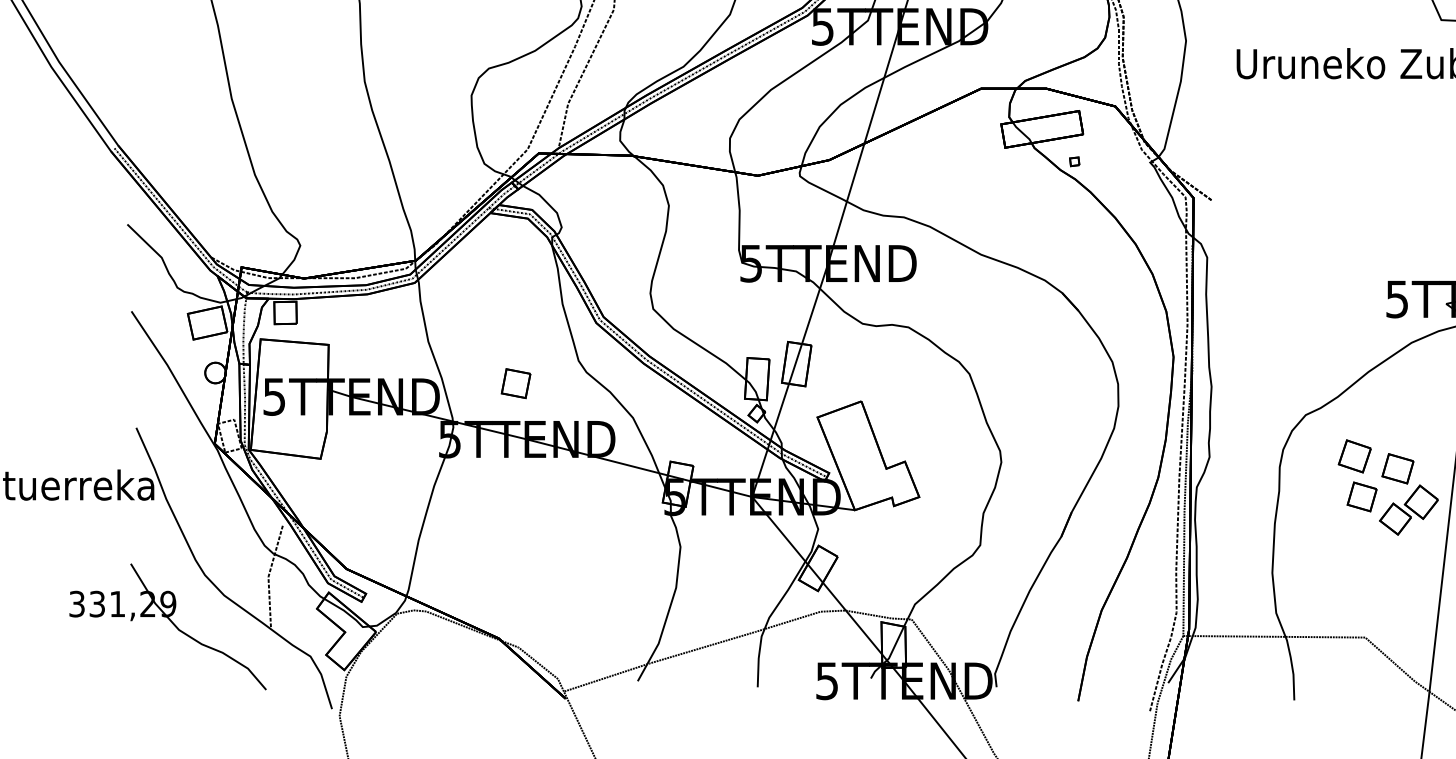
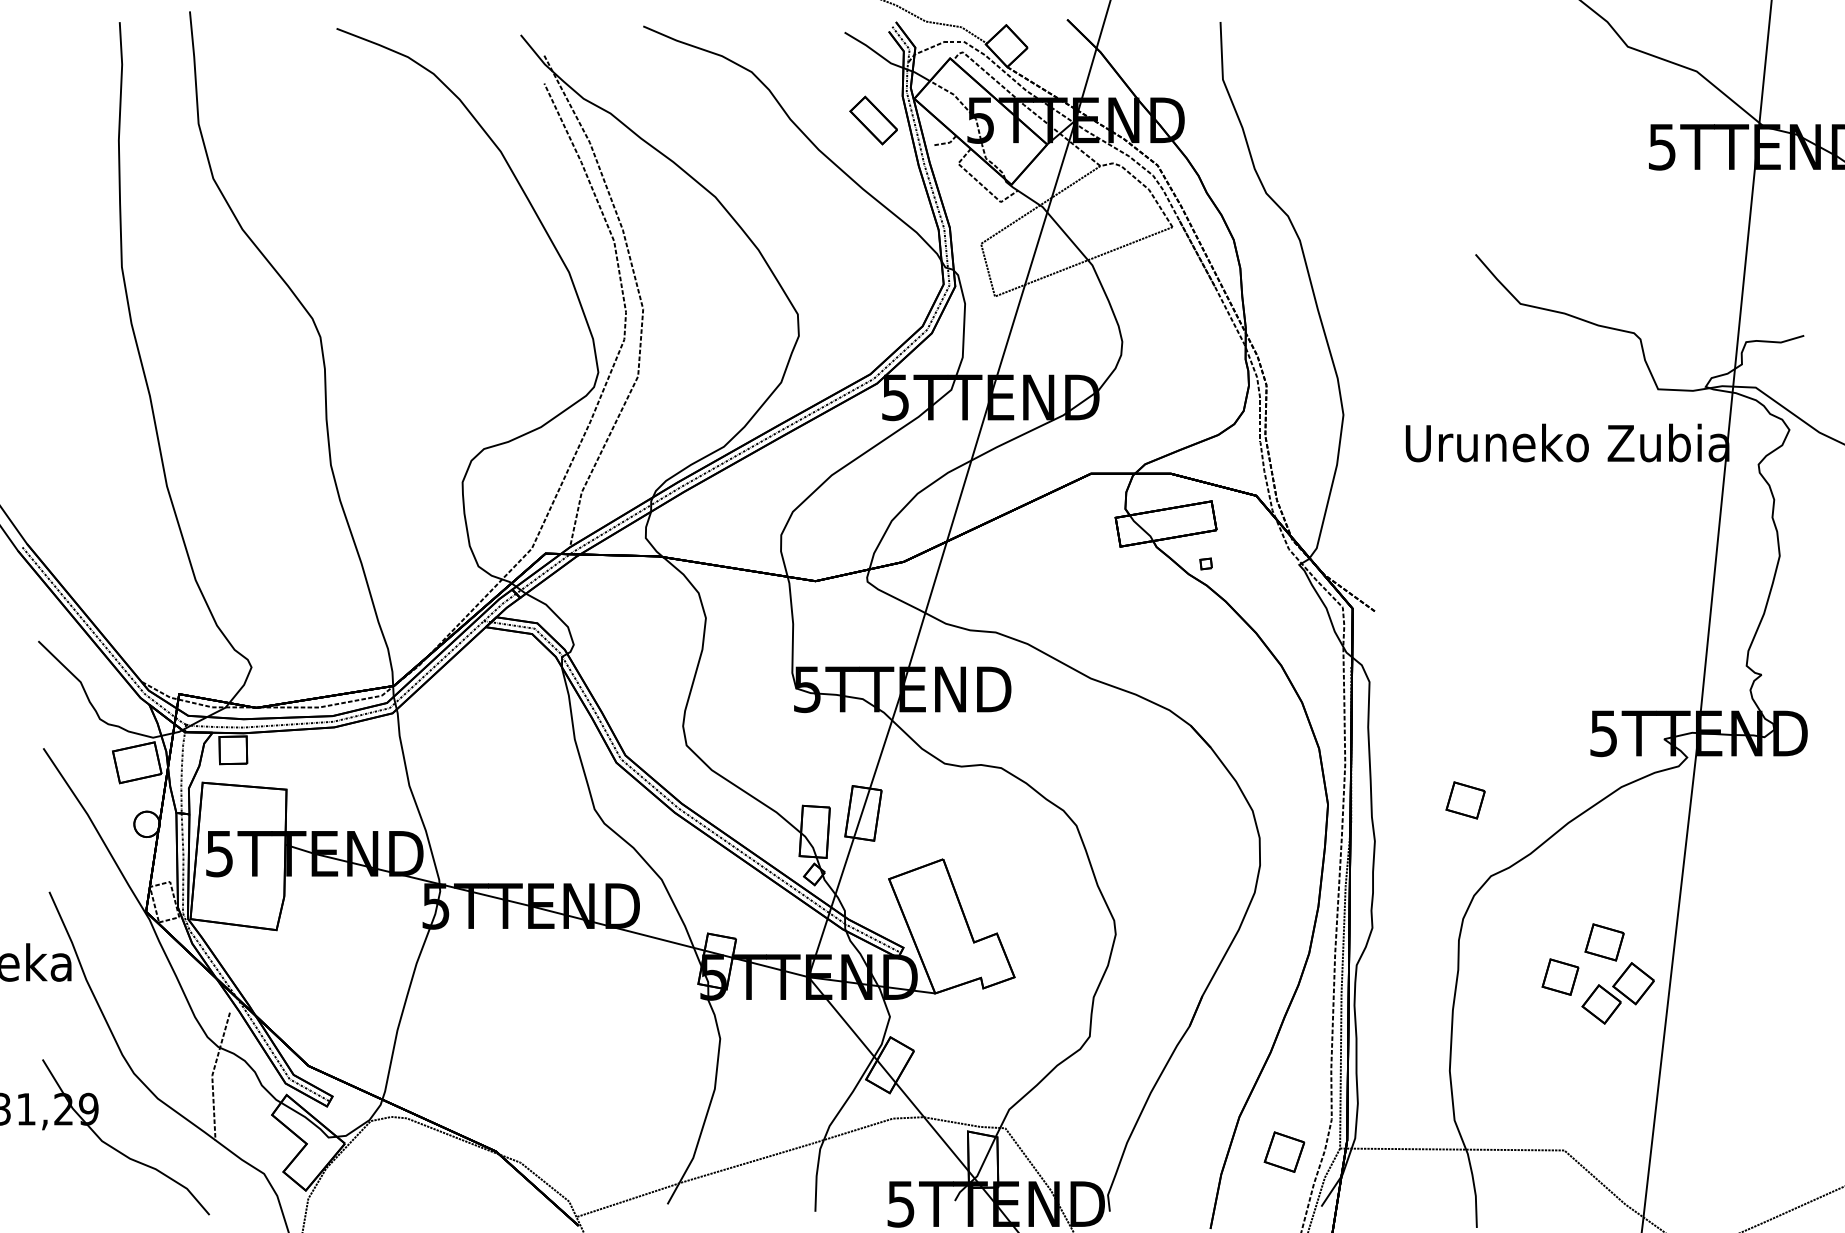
part: (1285, 353) -> (1465, 800), added
part: (516, 383) -> (517, 837), removed
part: (1354, 455) -> (1284, 1151), moved

